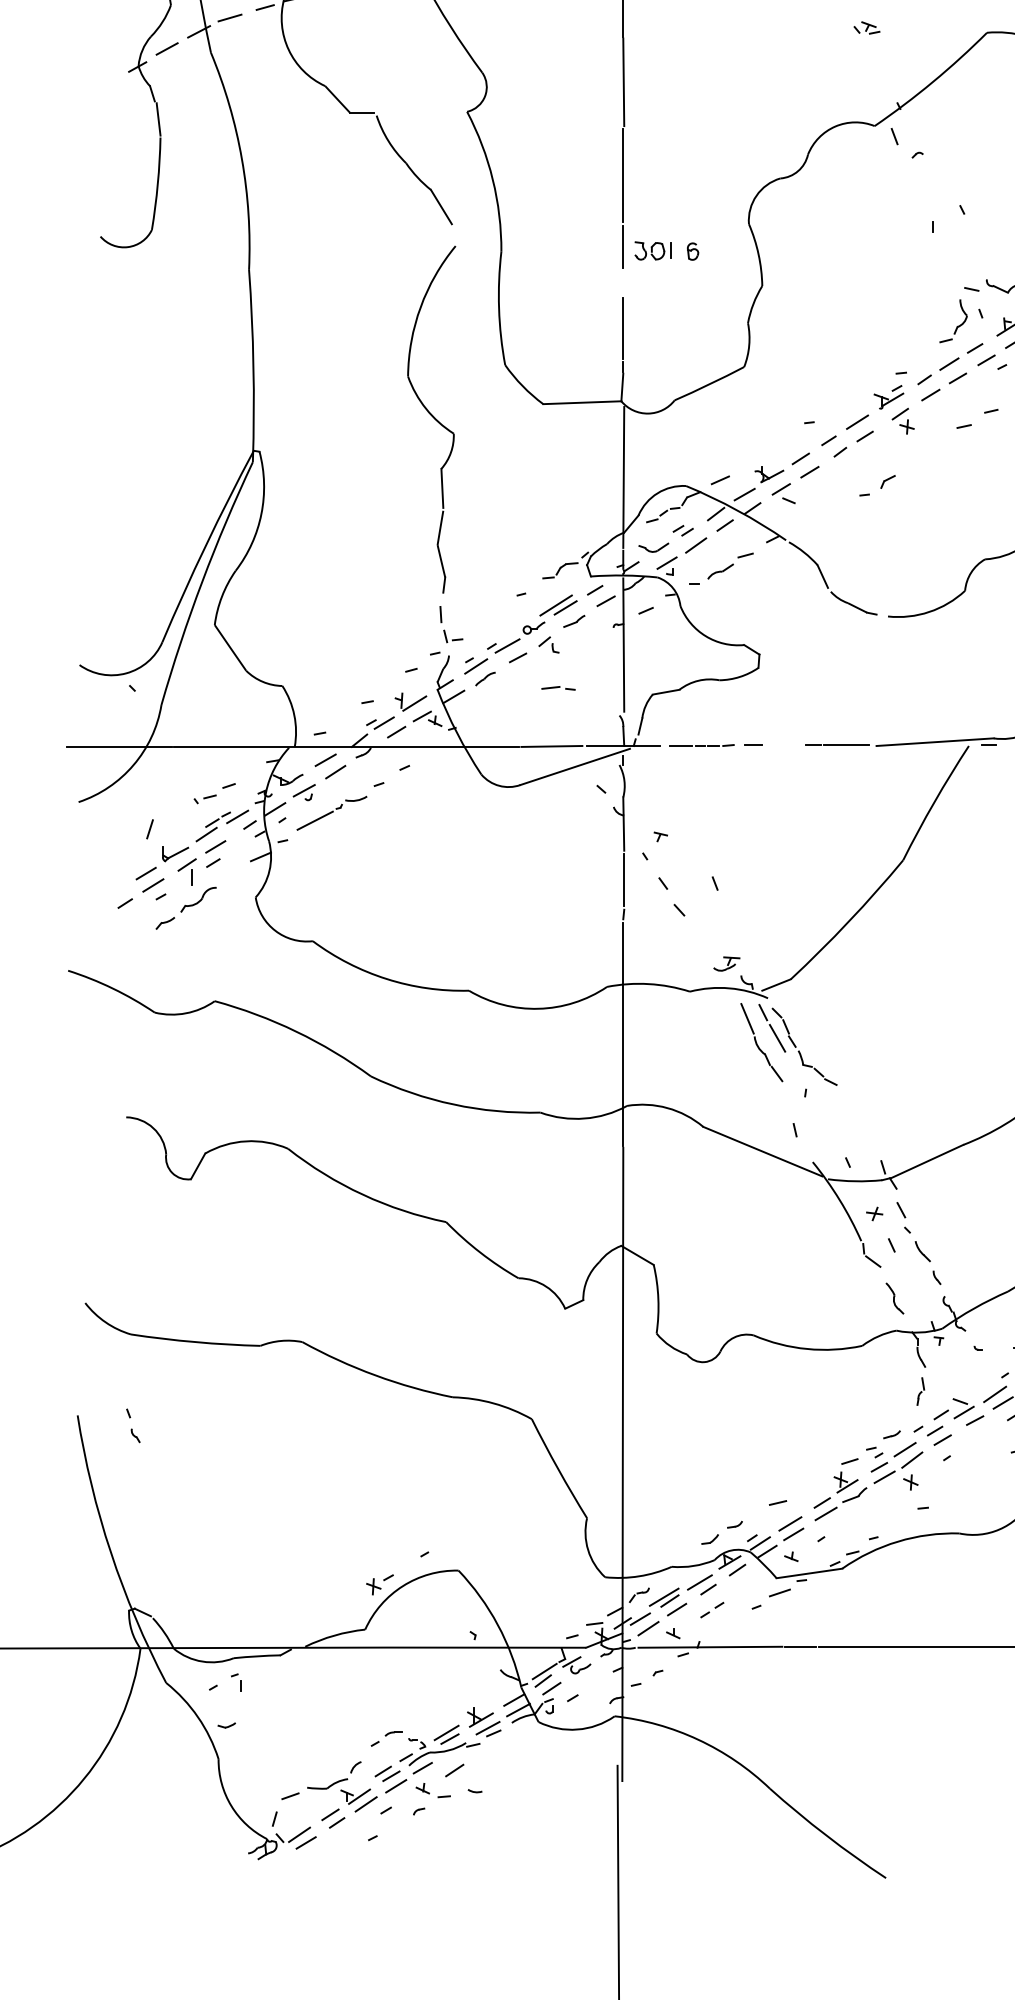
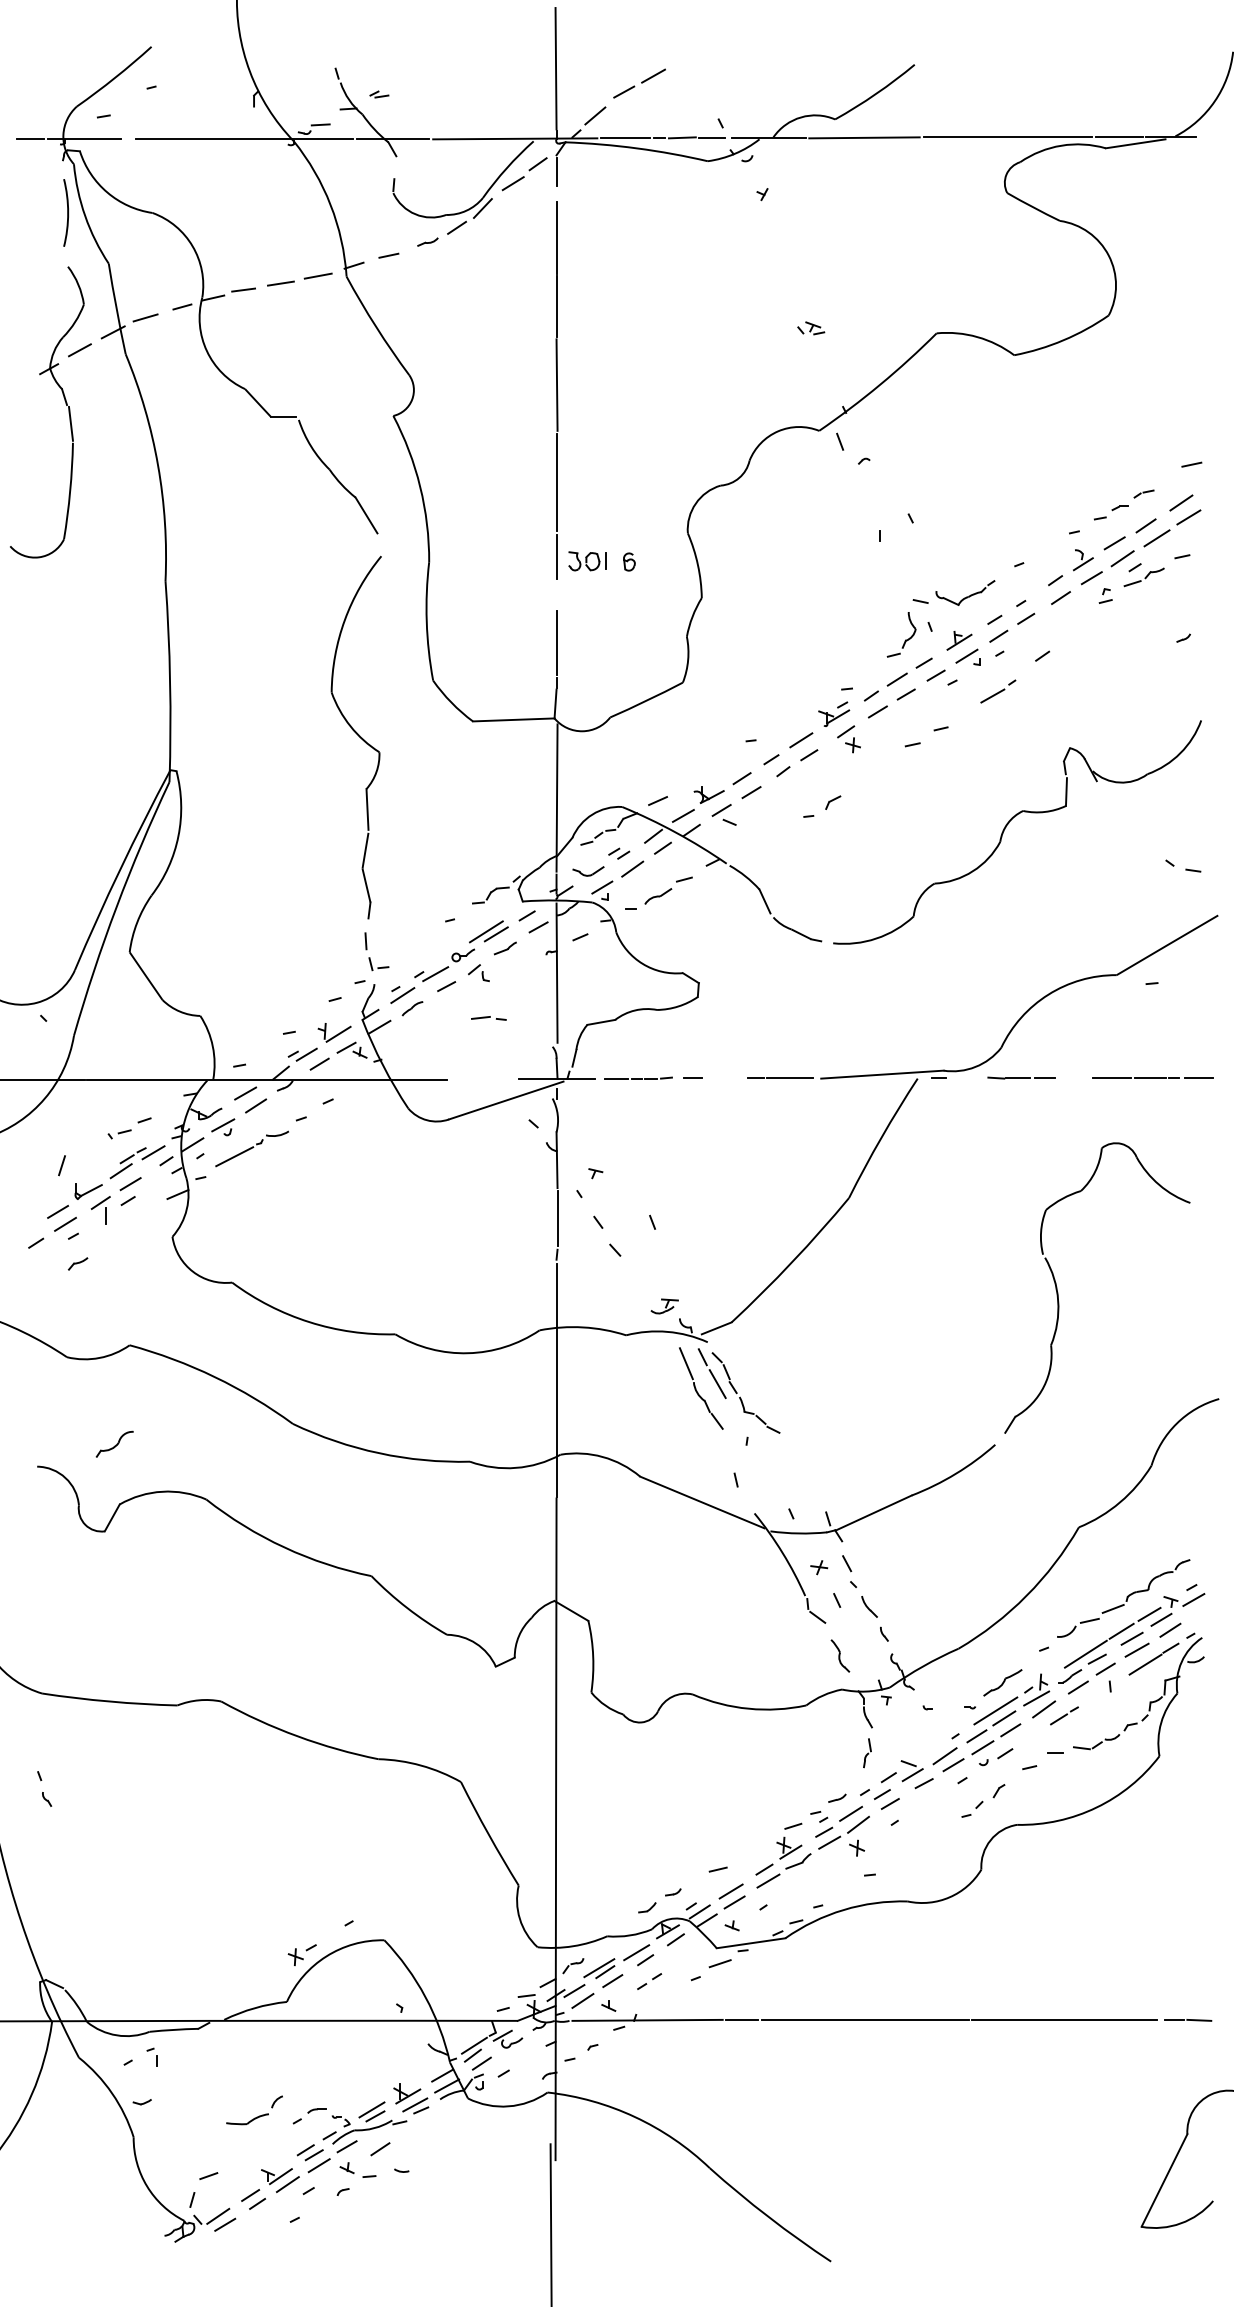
line: (551, 745) -> (481, 1078), removed
part: (198, 898) -> (114, 1443), moved
part: (337, 1781) -> (257, 2116), moved

